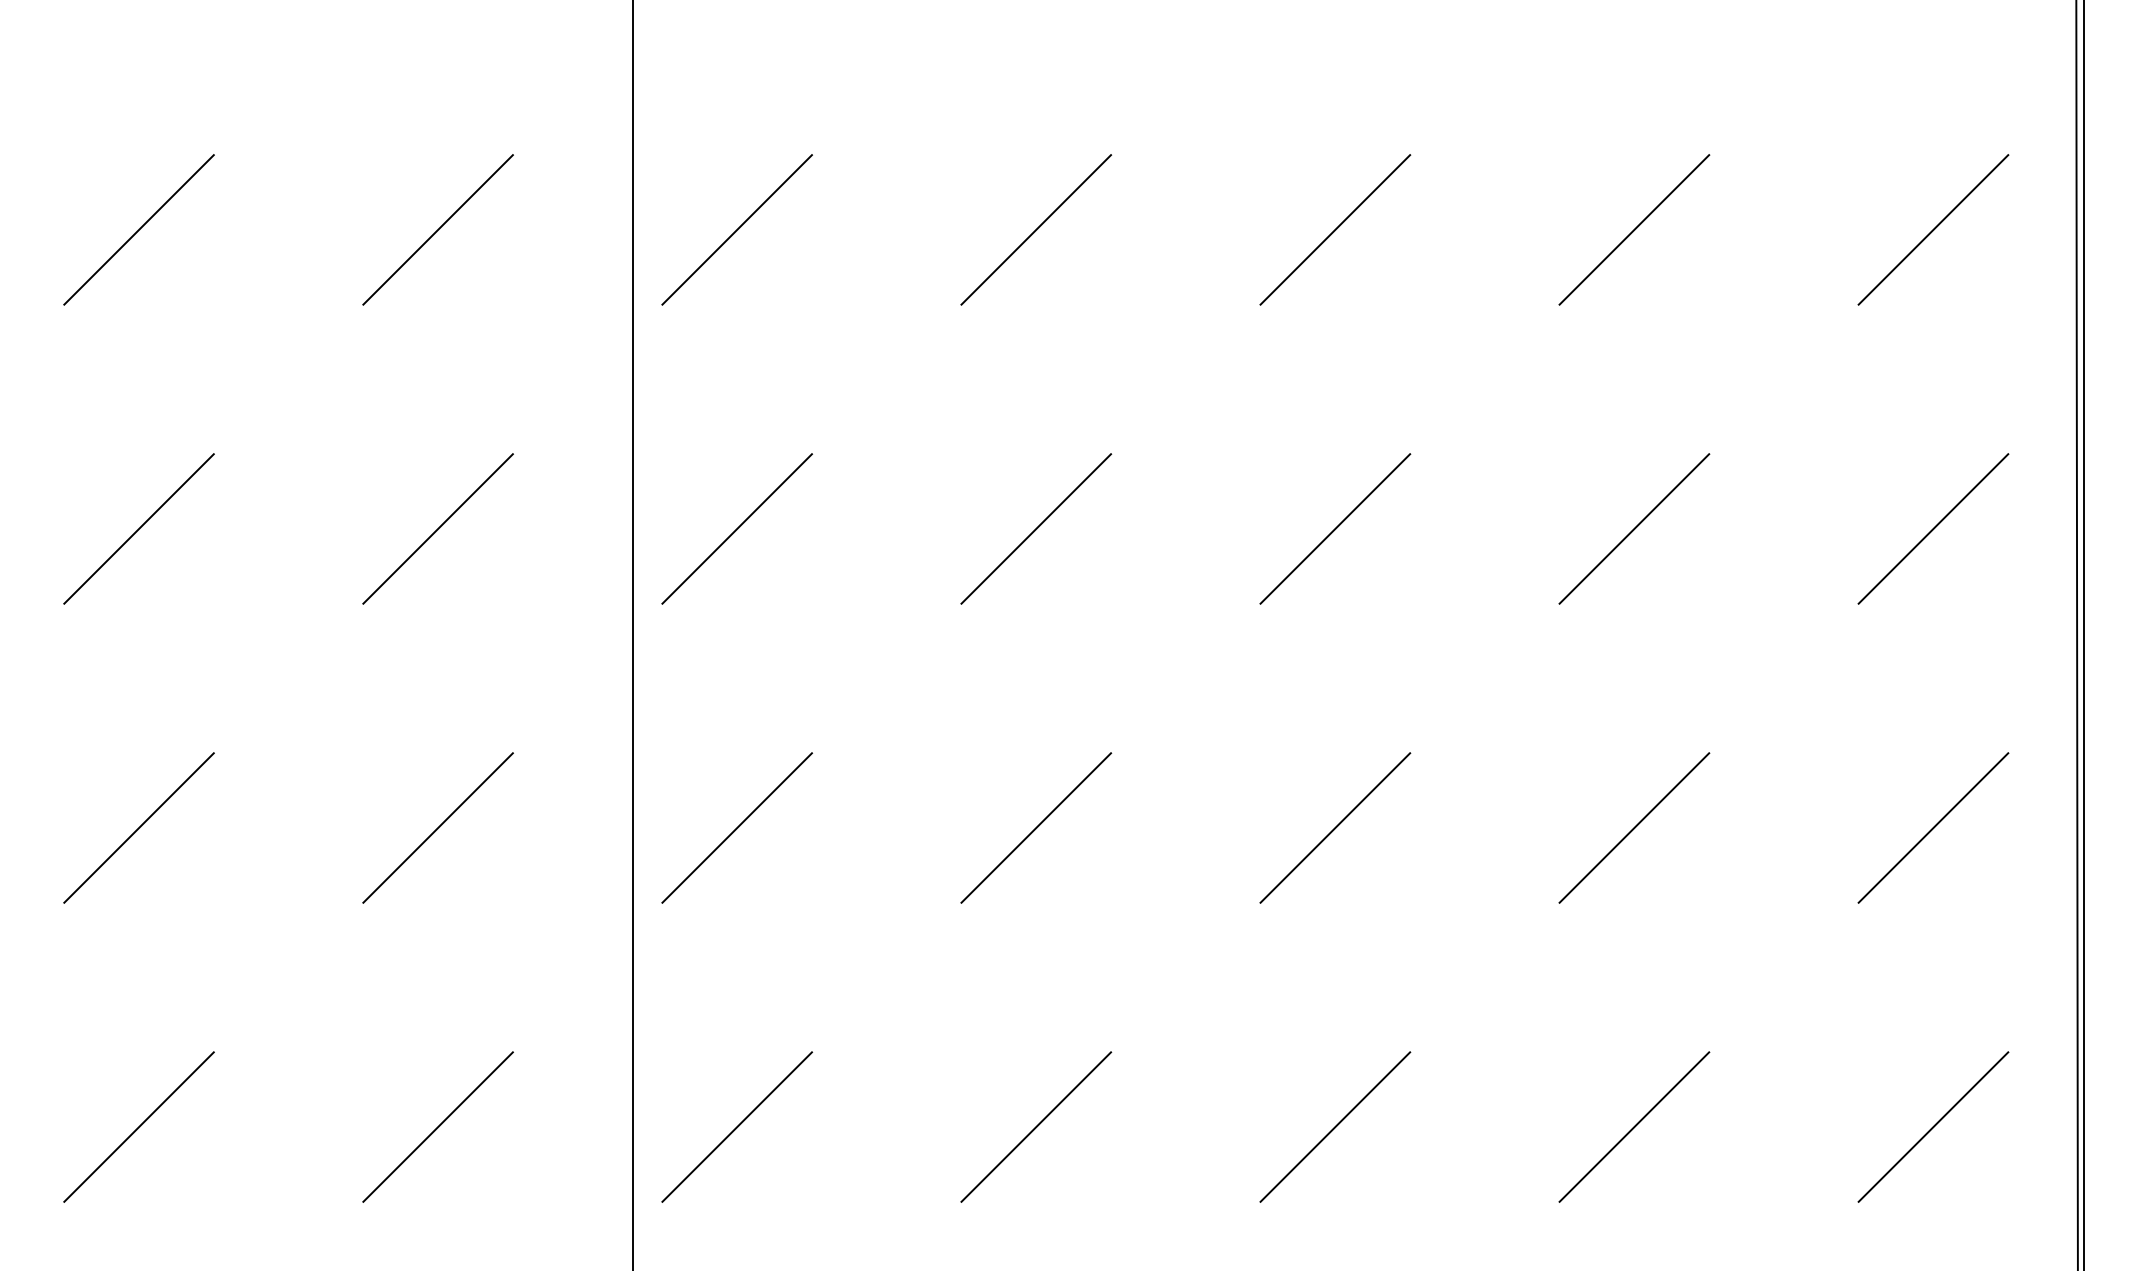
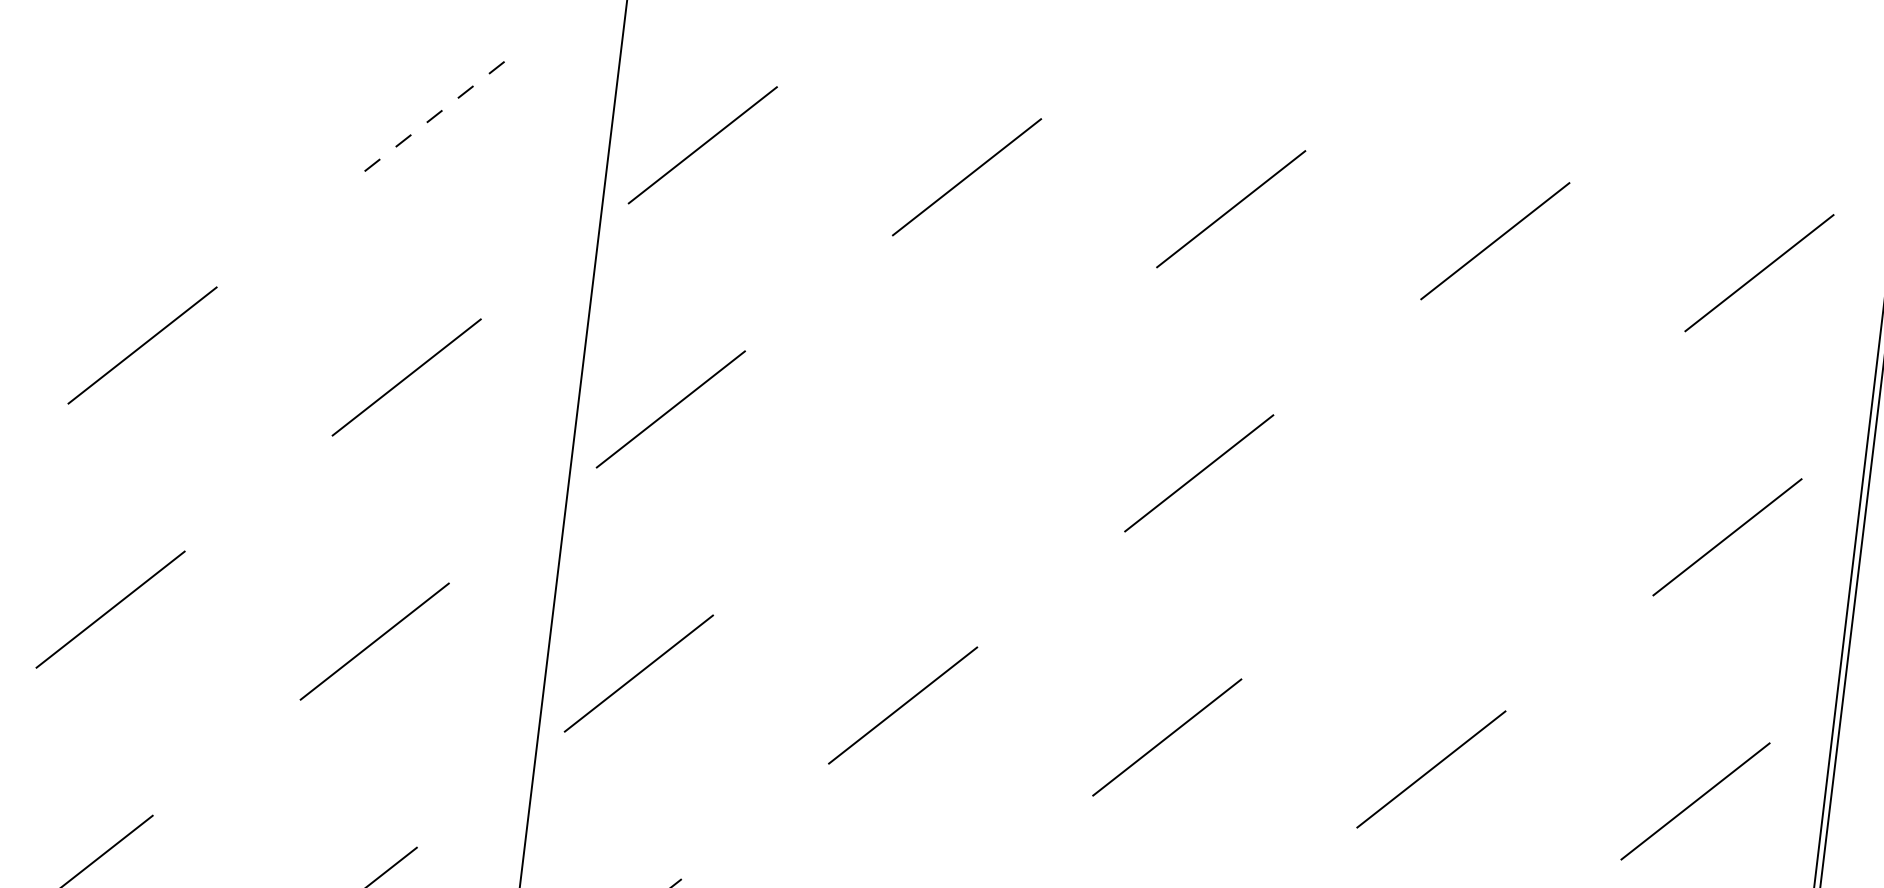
line: (138, 229) -> (174, 80), removed
line: (438, 229) -> (439, 113), solid -> dashed
line: (1036, 528) -> (935, 441), removed
line: (1634, 528) -> (1463, 504), removed

